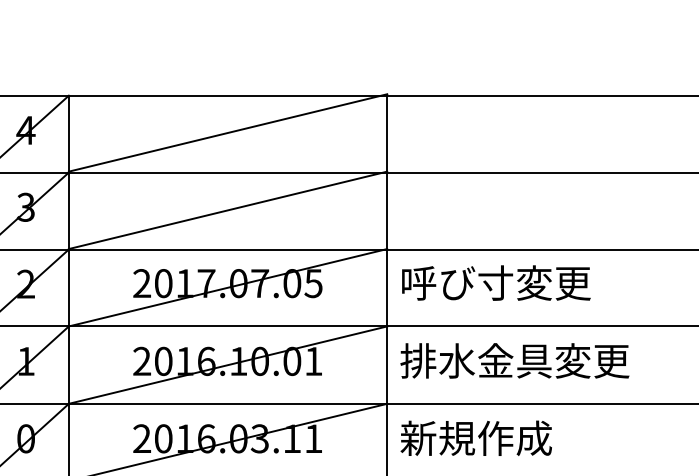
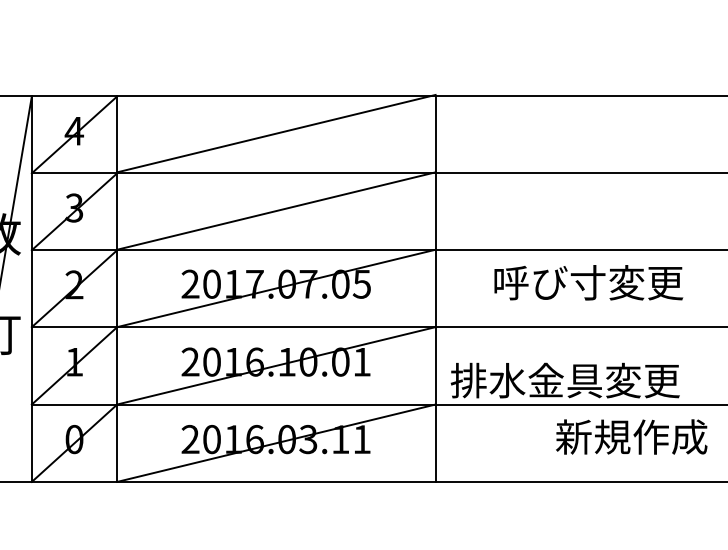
text: (496, 282) -> (588, 282), moved
text: (514, 360) -> (564, 380), moved
text: (476, 437) -> (631, 436), moved

